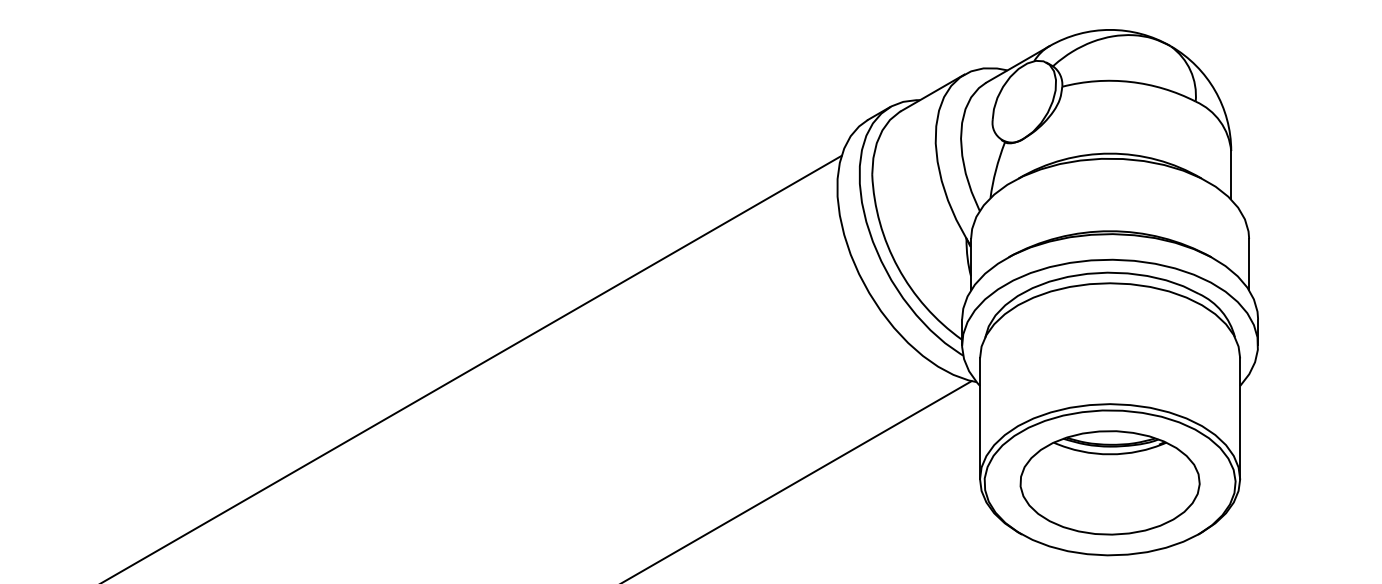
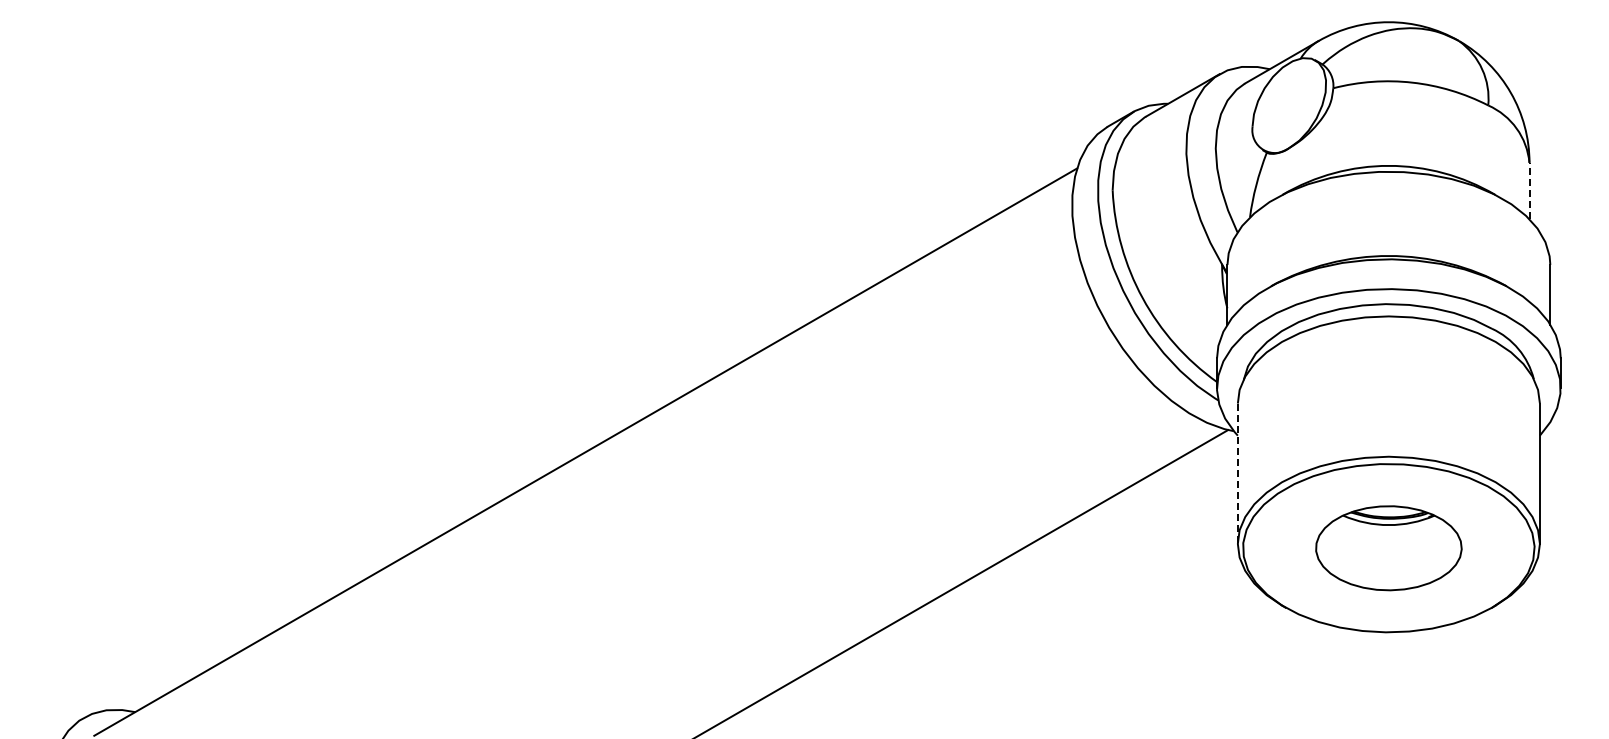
line: (1231, 174) -> (1529, 190), solid -> dashed
line: (979, 419) -> (1237, 474), solid -> dashed
part: (1109, 483) -> (1388, 548), size x0.7

